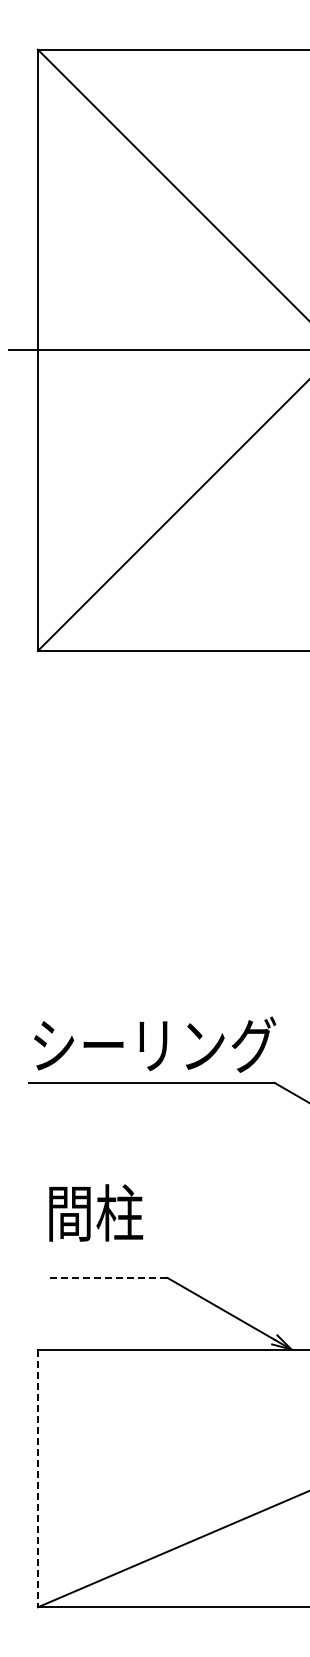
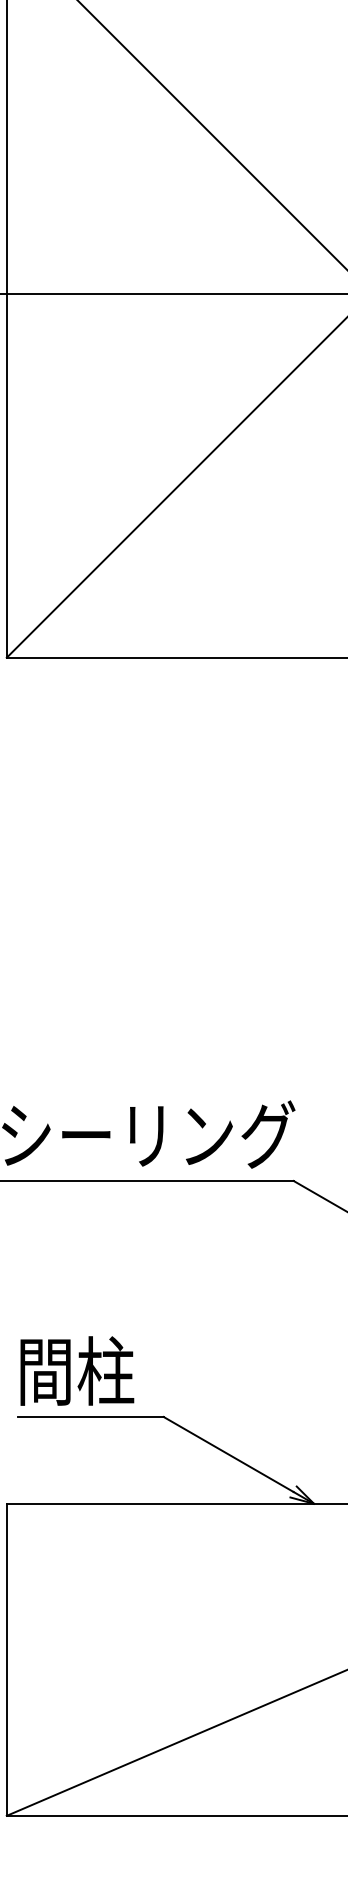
text: (96, 1212) -> (77, 1370), moved
line: (106, 1277) -> (89, 1416), dashed -> solid
line: (37, 1478) -> (6, 1659), dashed -> solid

